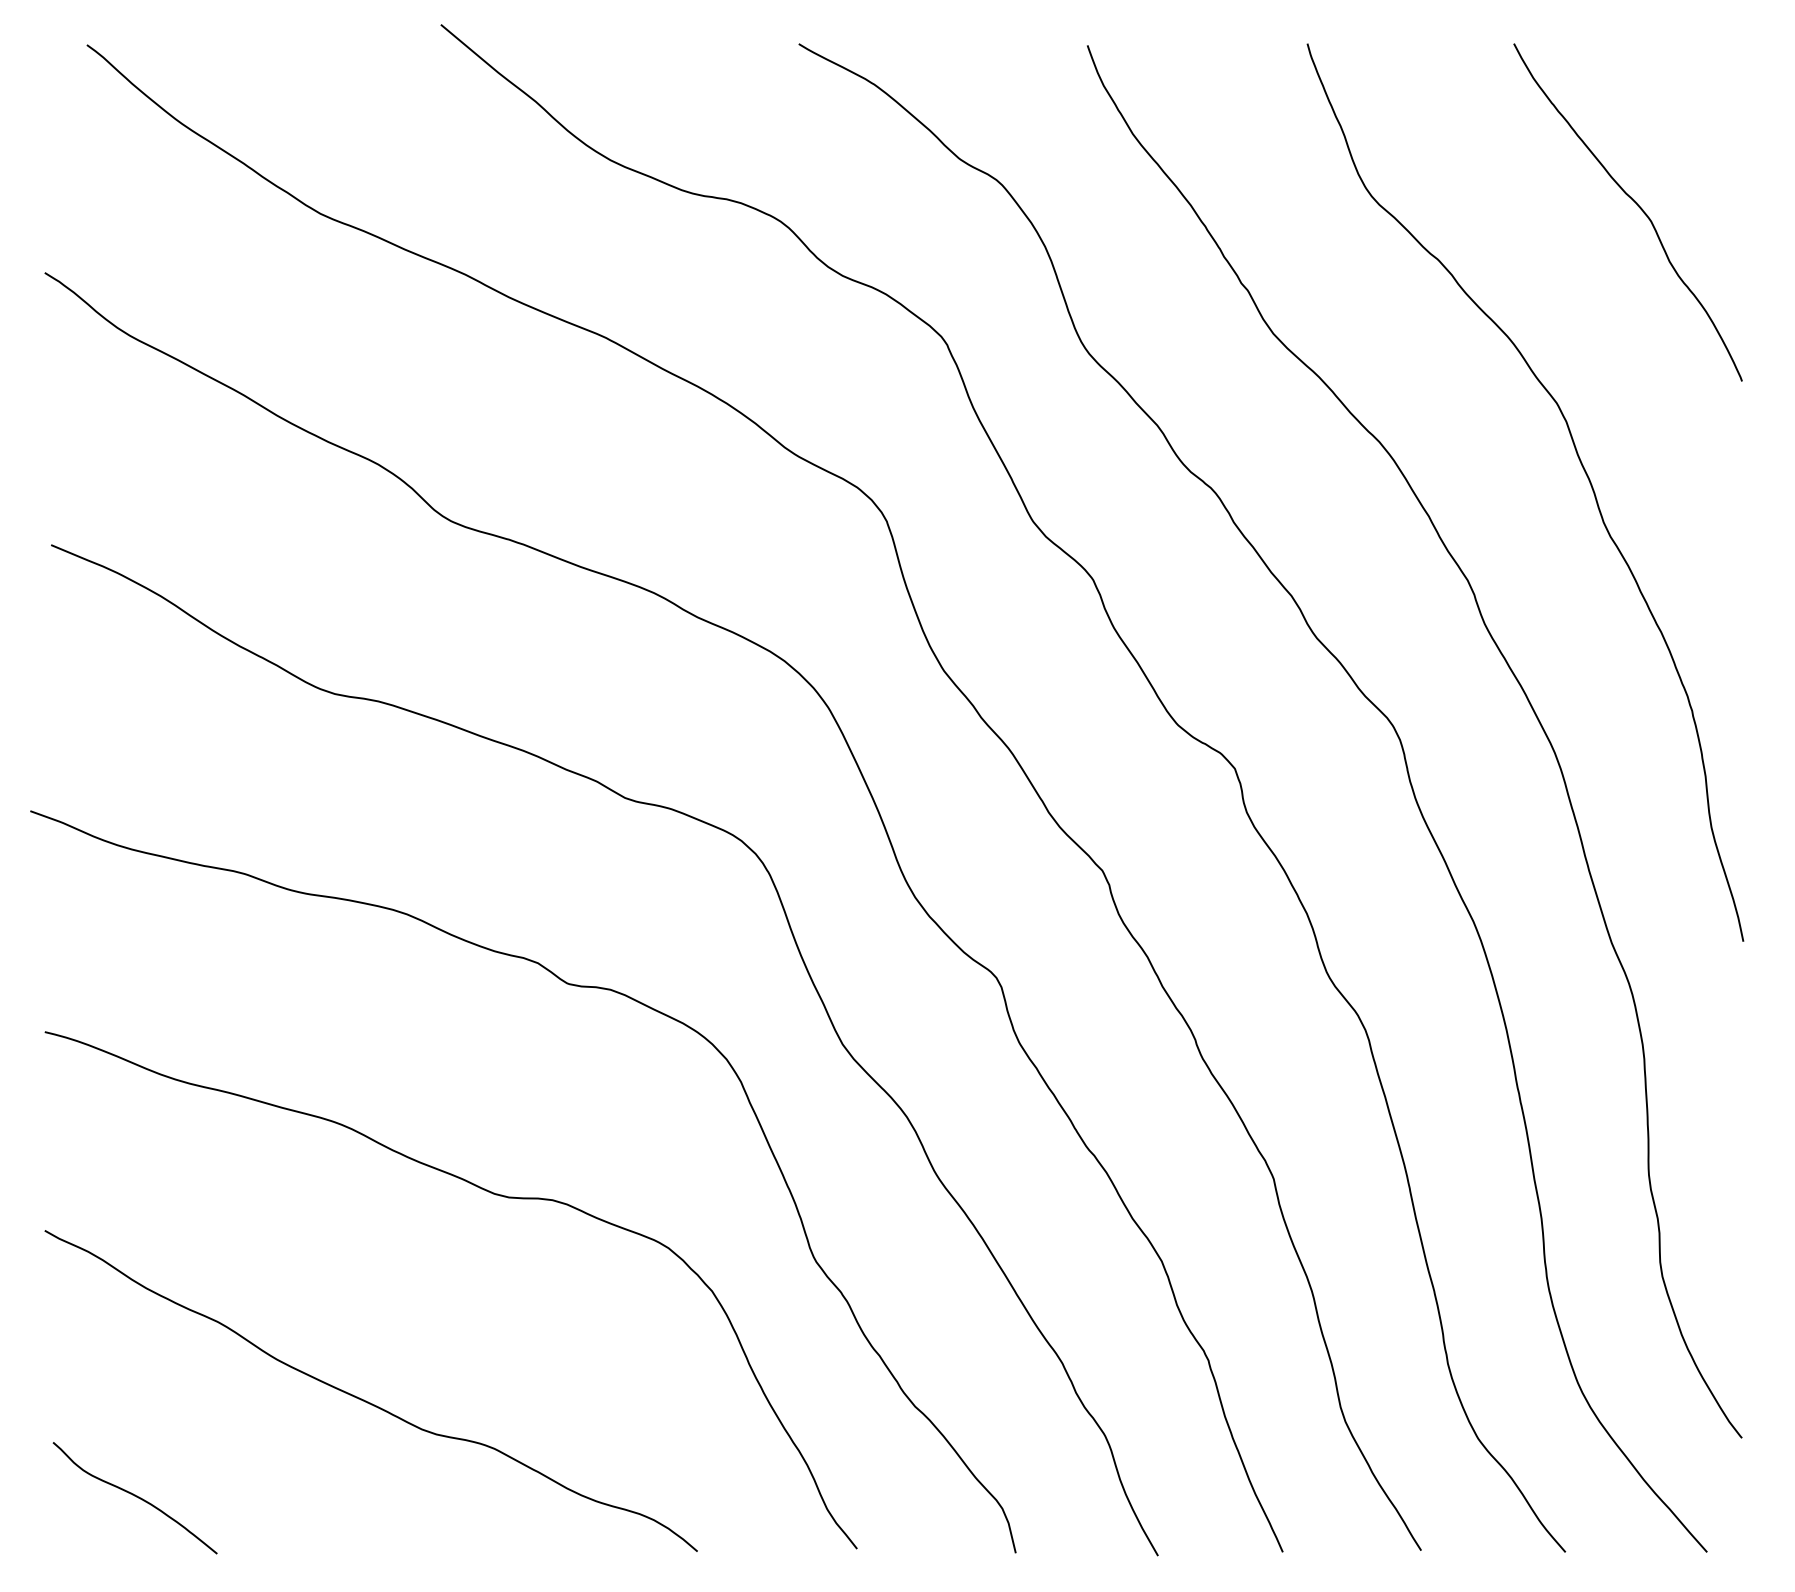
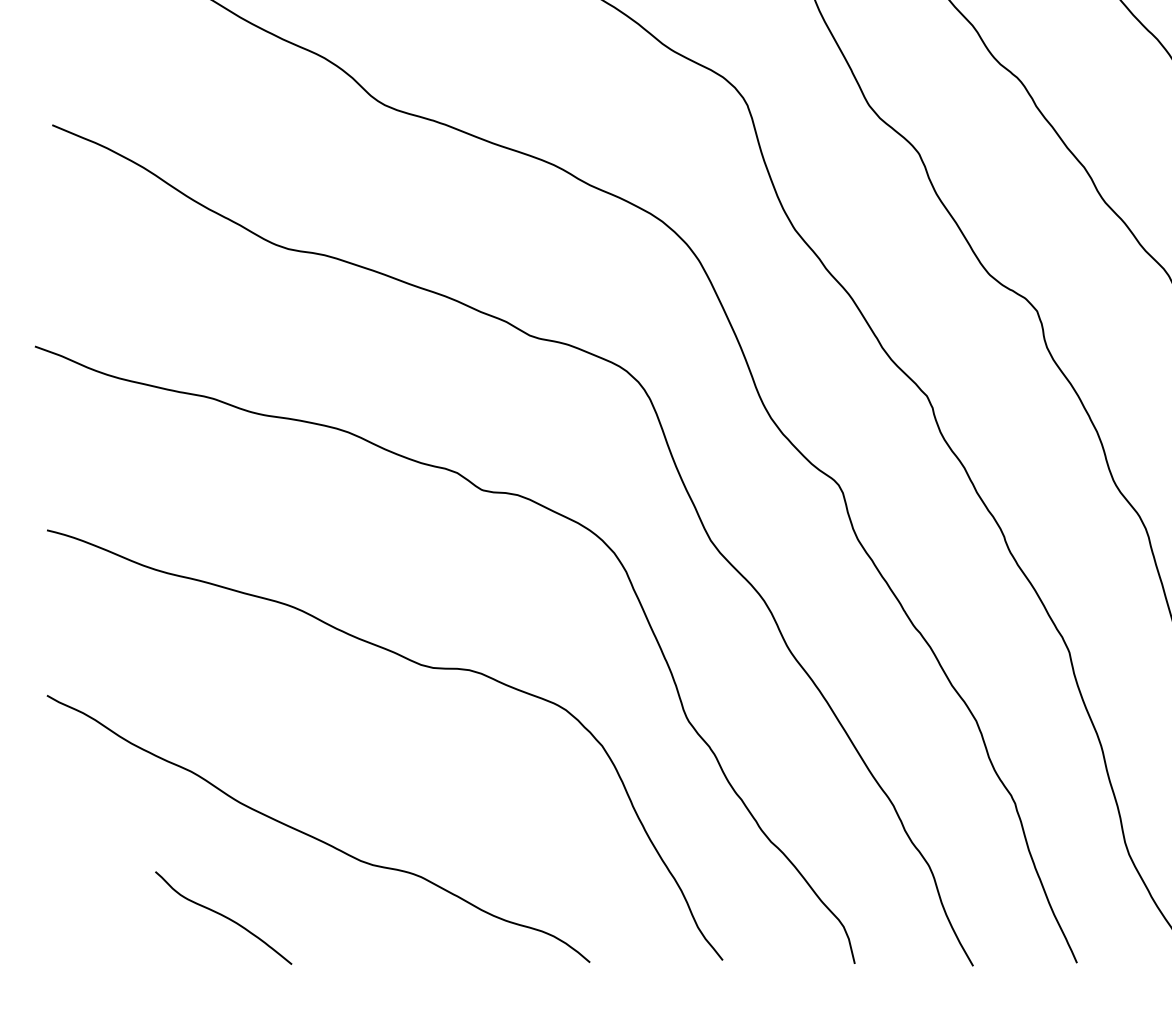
curve: (134, 1496) -> (223, 916), moved

